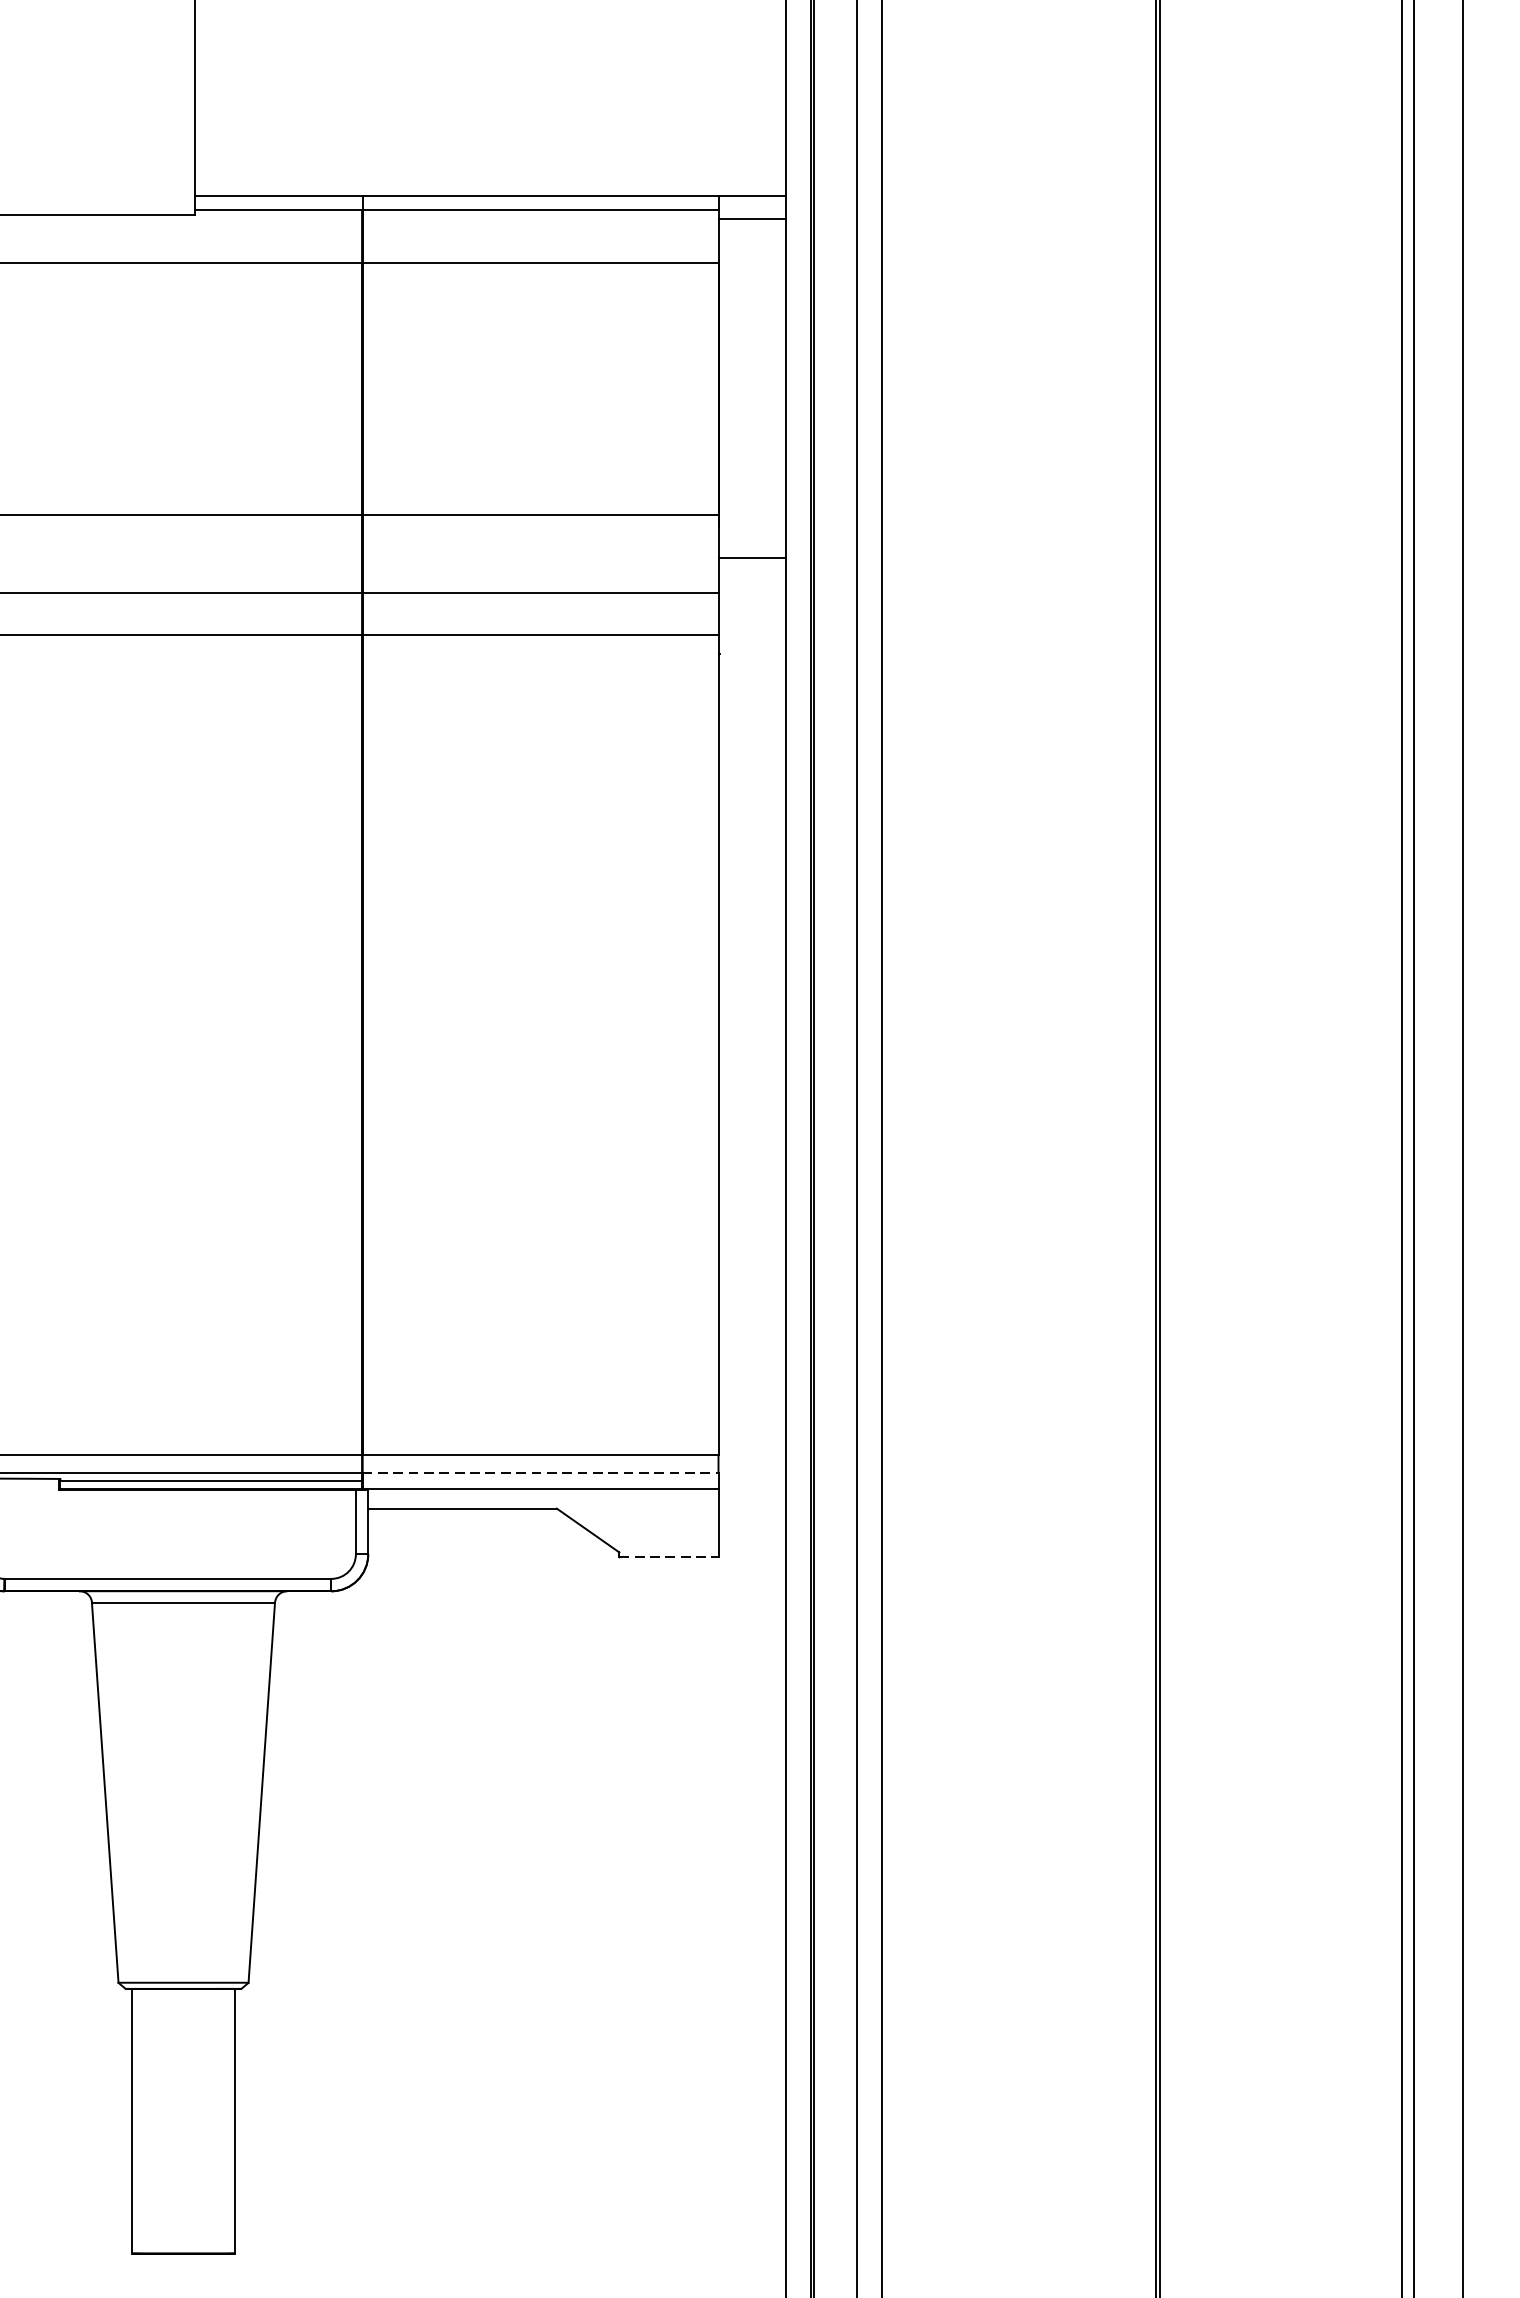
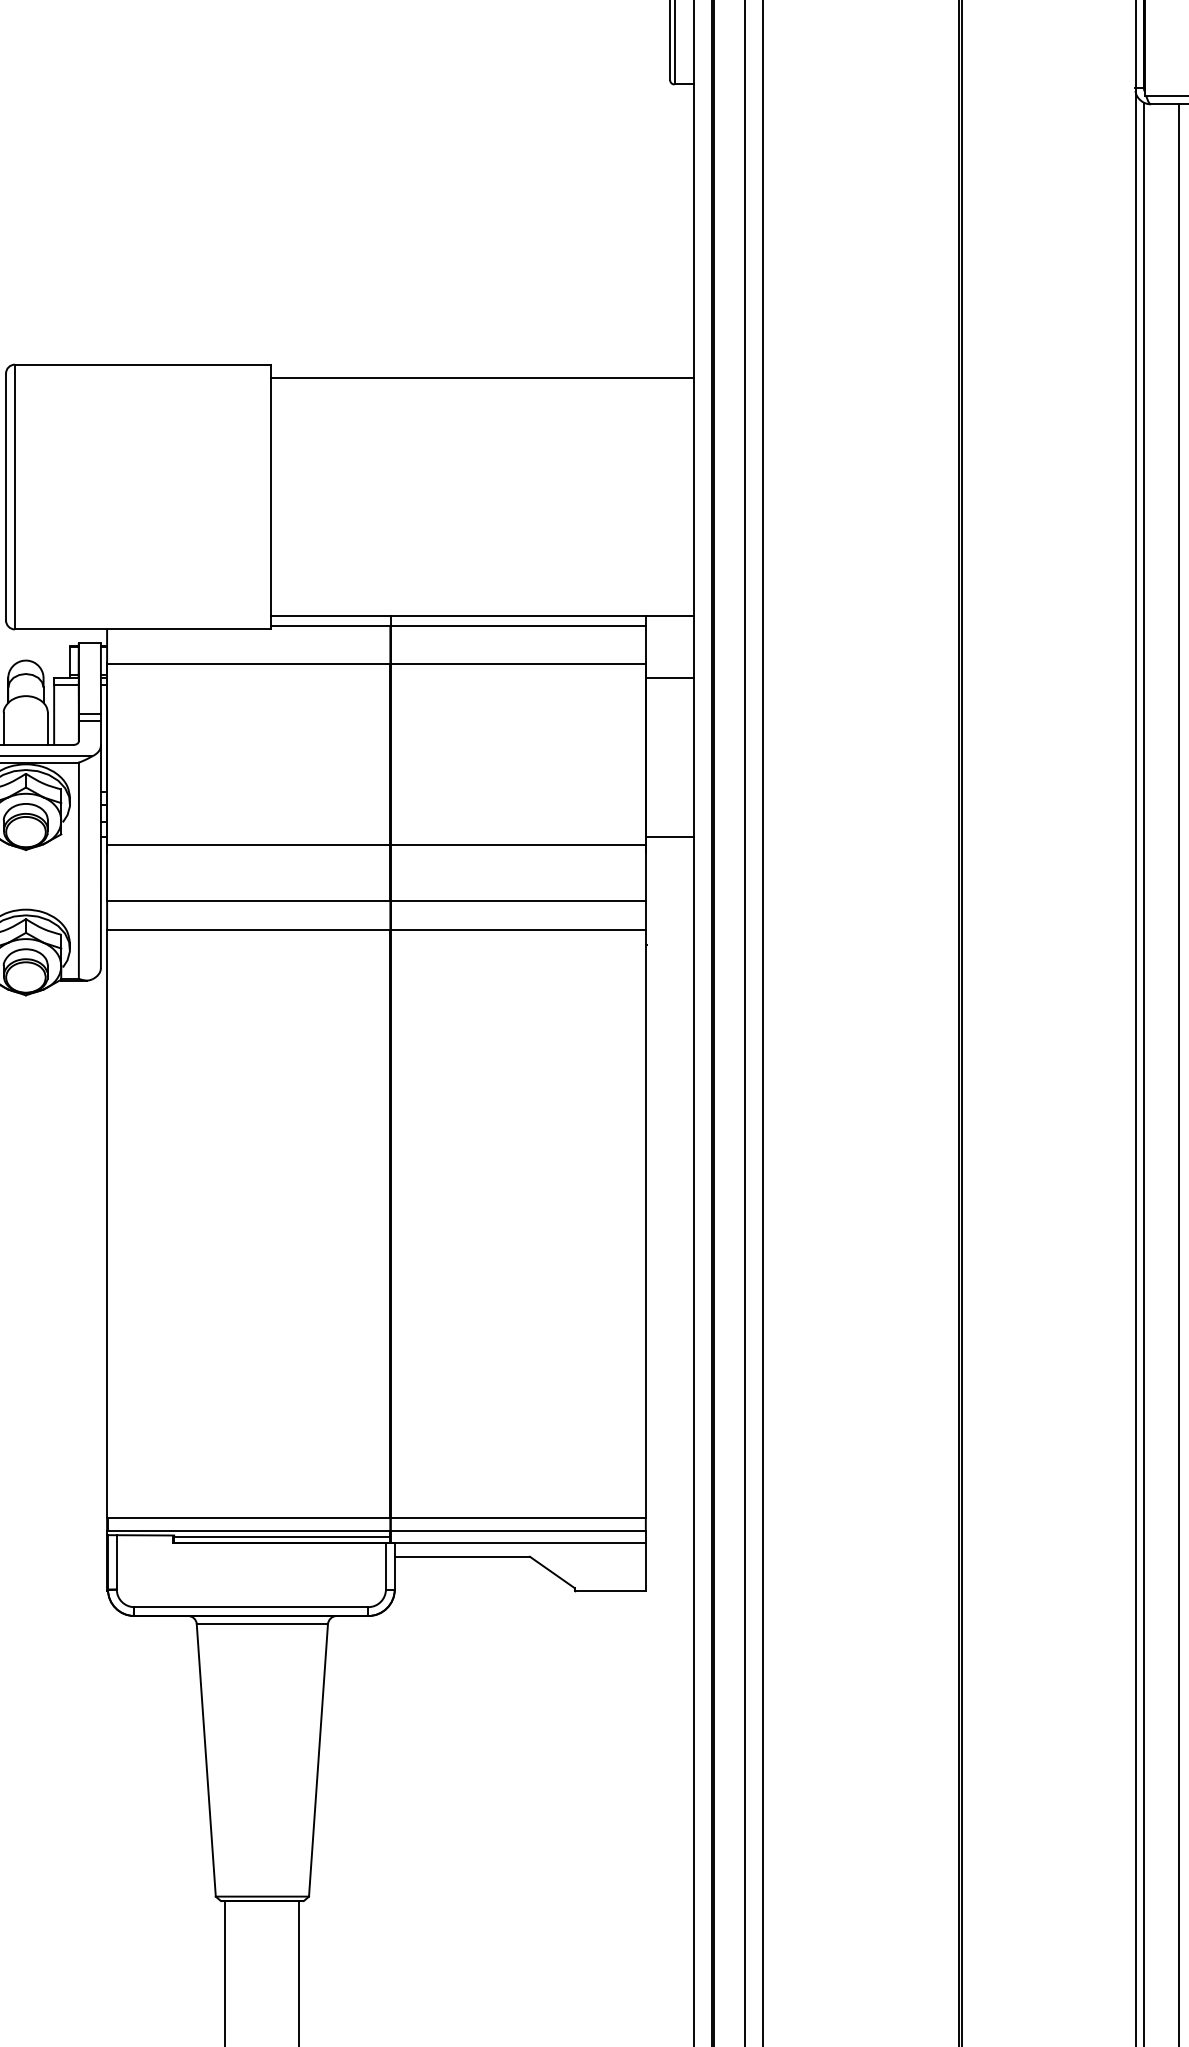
line: (751, 219) -> (669, 677), moved
line: (751, 558) -> (669, 837), moved
line: (540, 1473) -> (518, 1531), dashed -> solid
line: (669, 1557) -> (610, 1591), dashed -> solid

